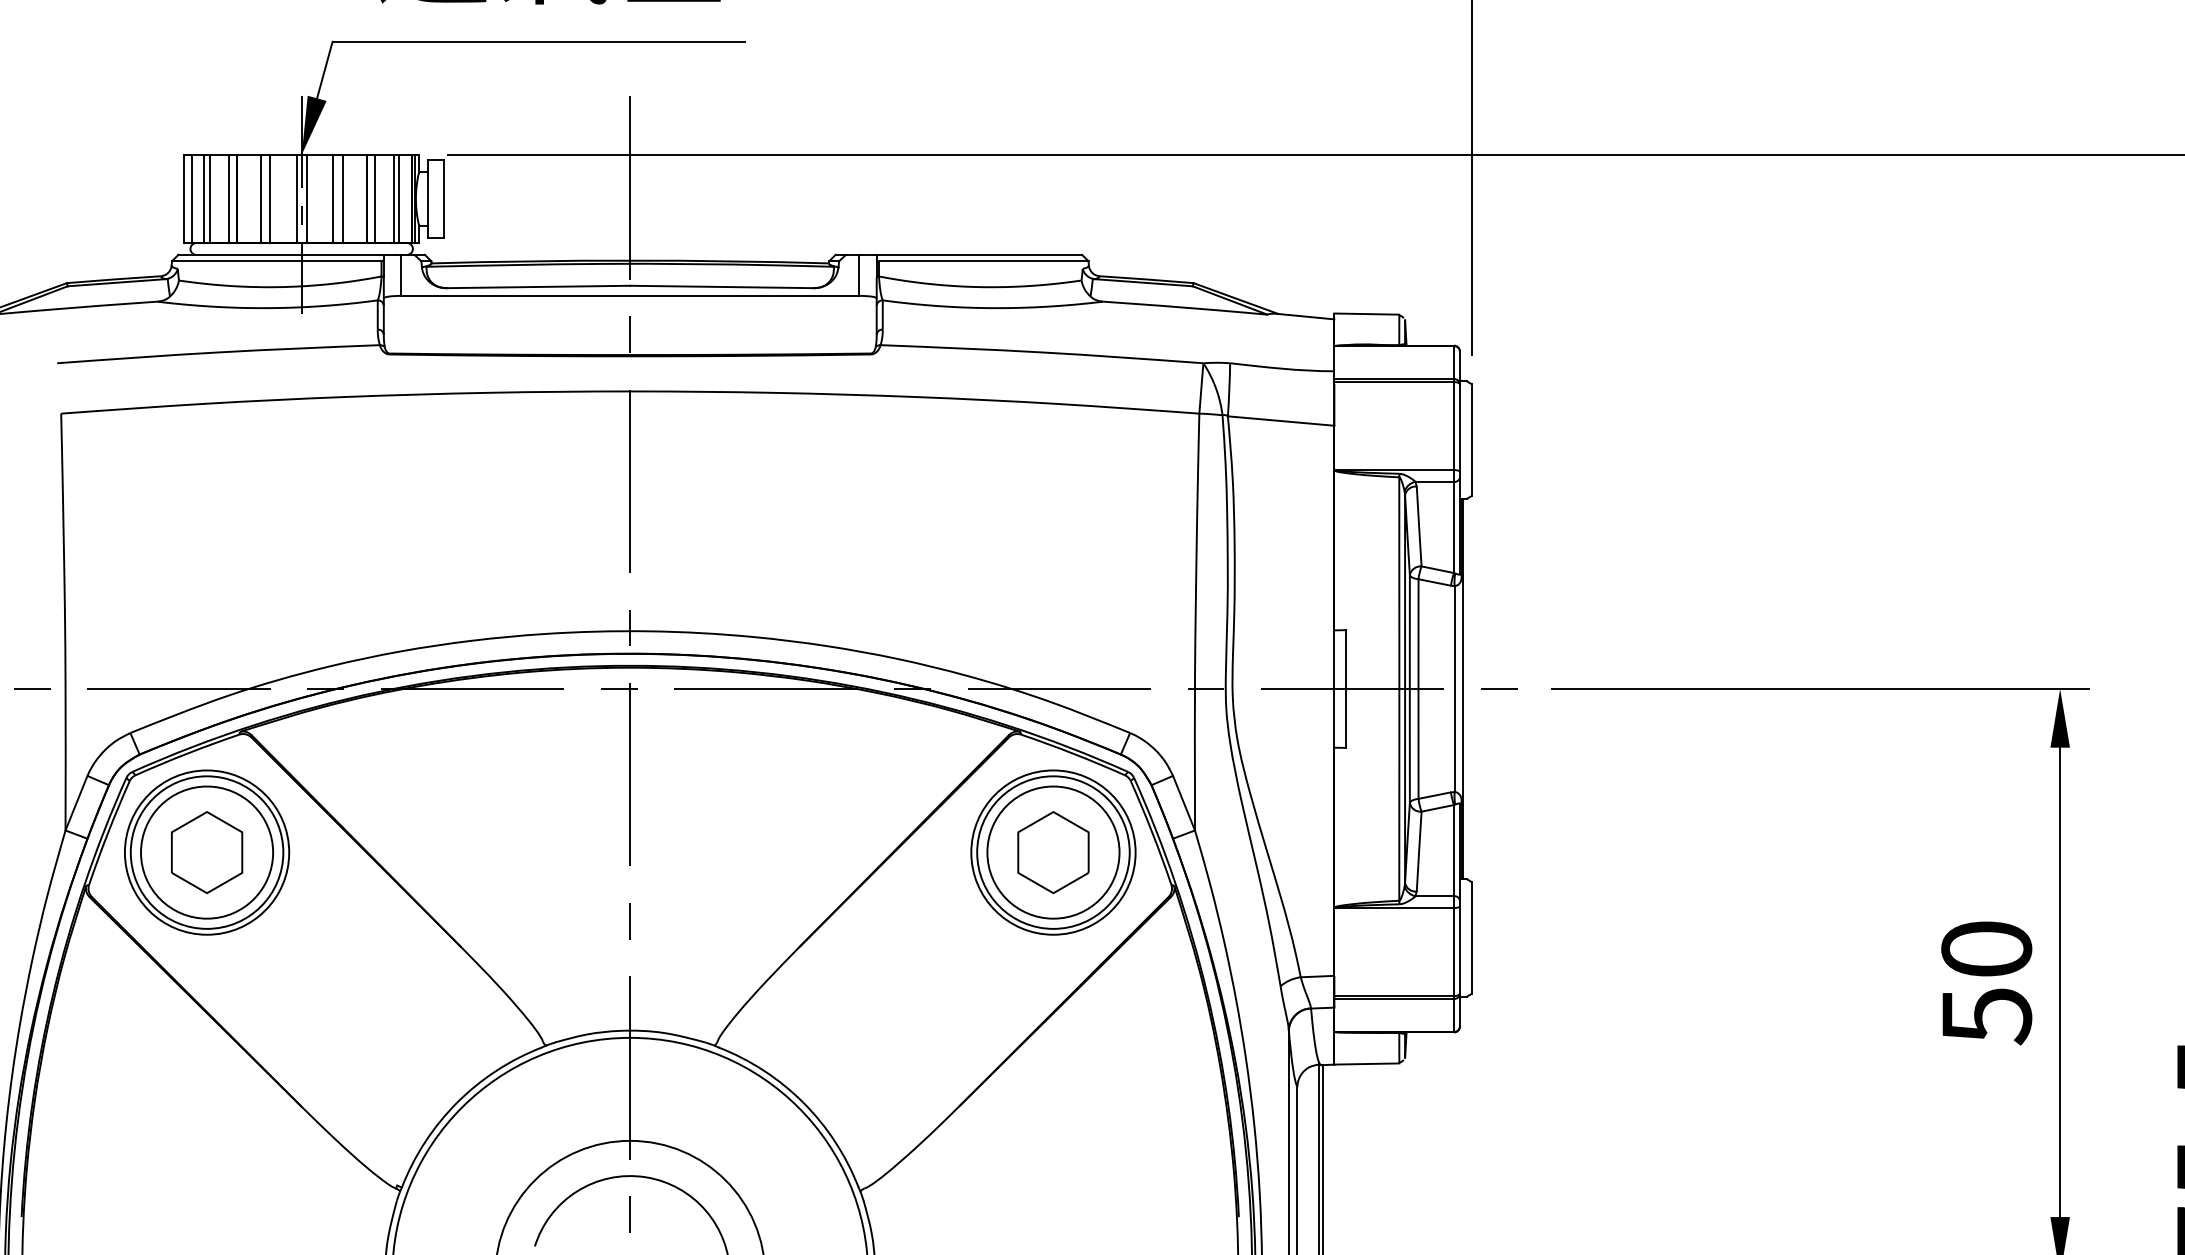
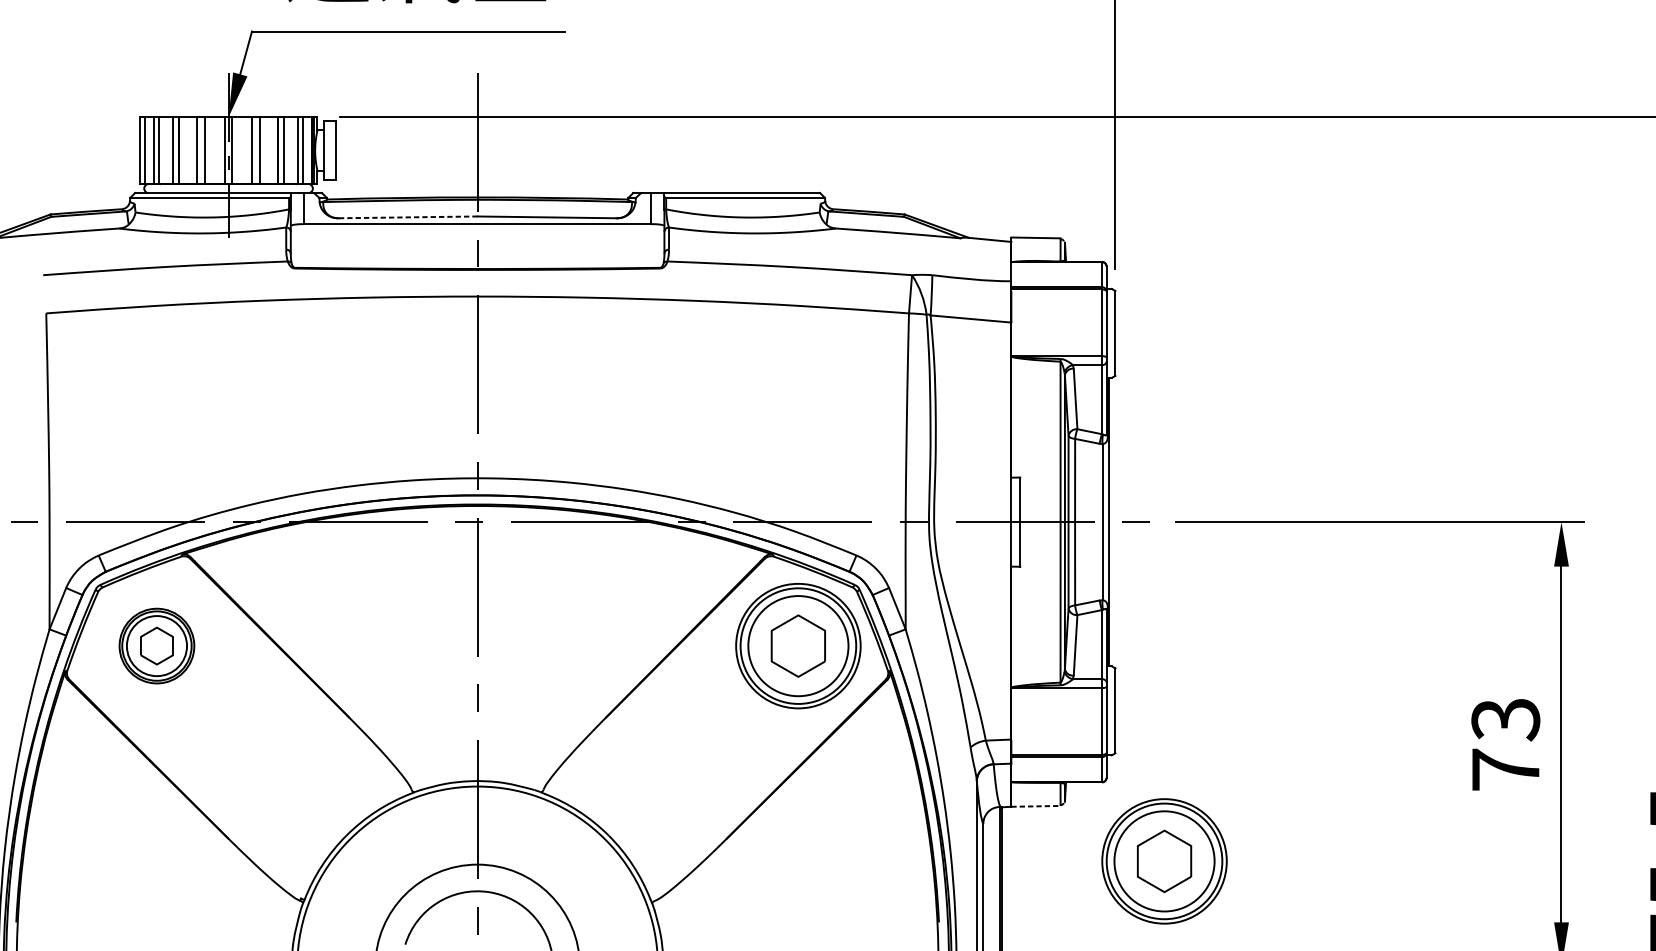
line: (538, 286) -> (408, 217), solid -> dashed
part: (207, 852) -> (157, 646), size x0.6
text: (1986, 983) -> (1505, 745), 50 -> 73
line: (1367, 1064) -> (1036, 806), solid -> dashed
part: (1536, 1136) -> (1164, 861), added

